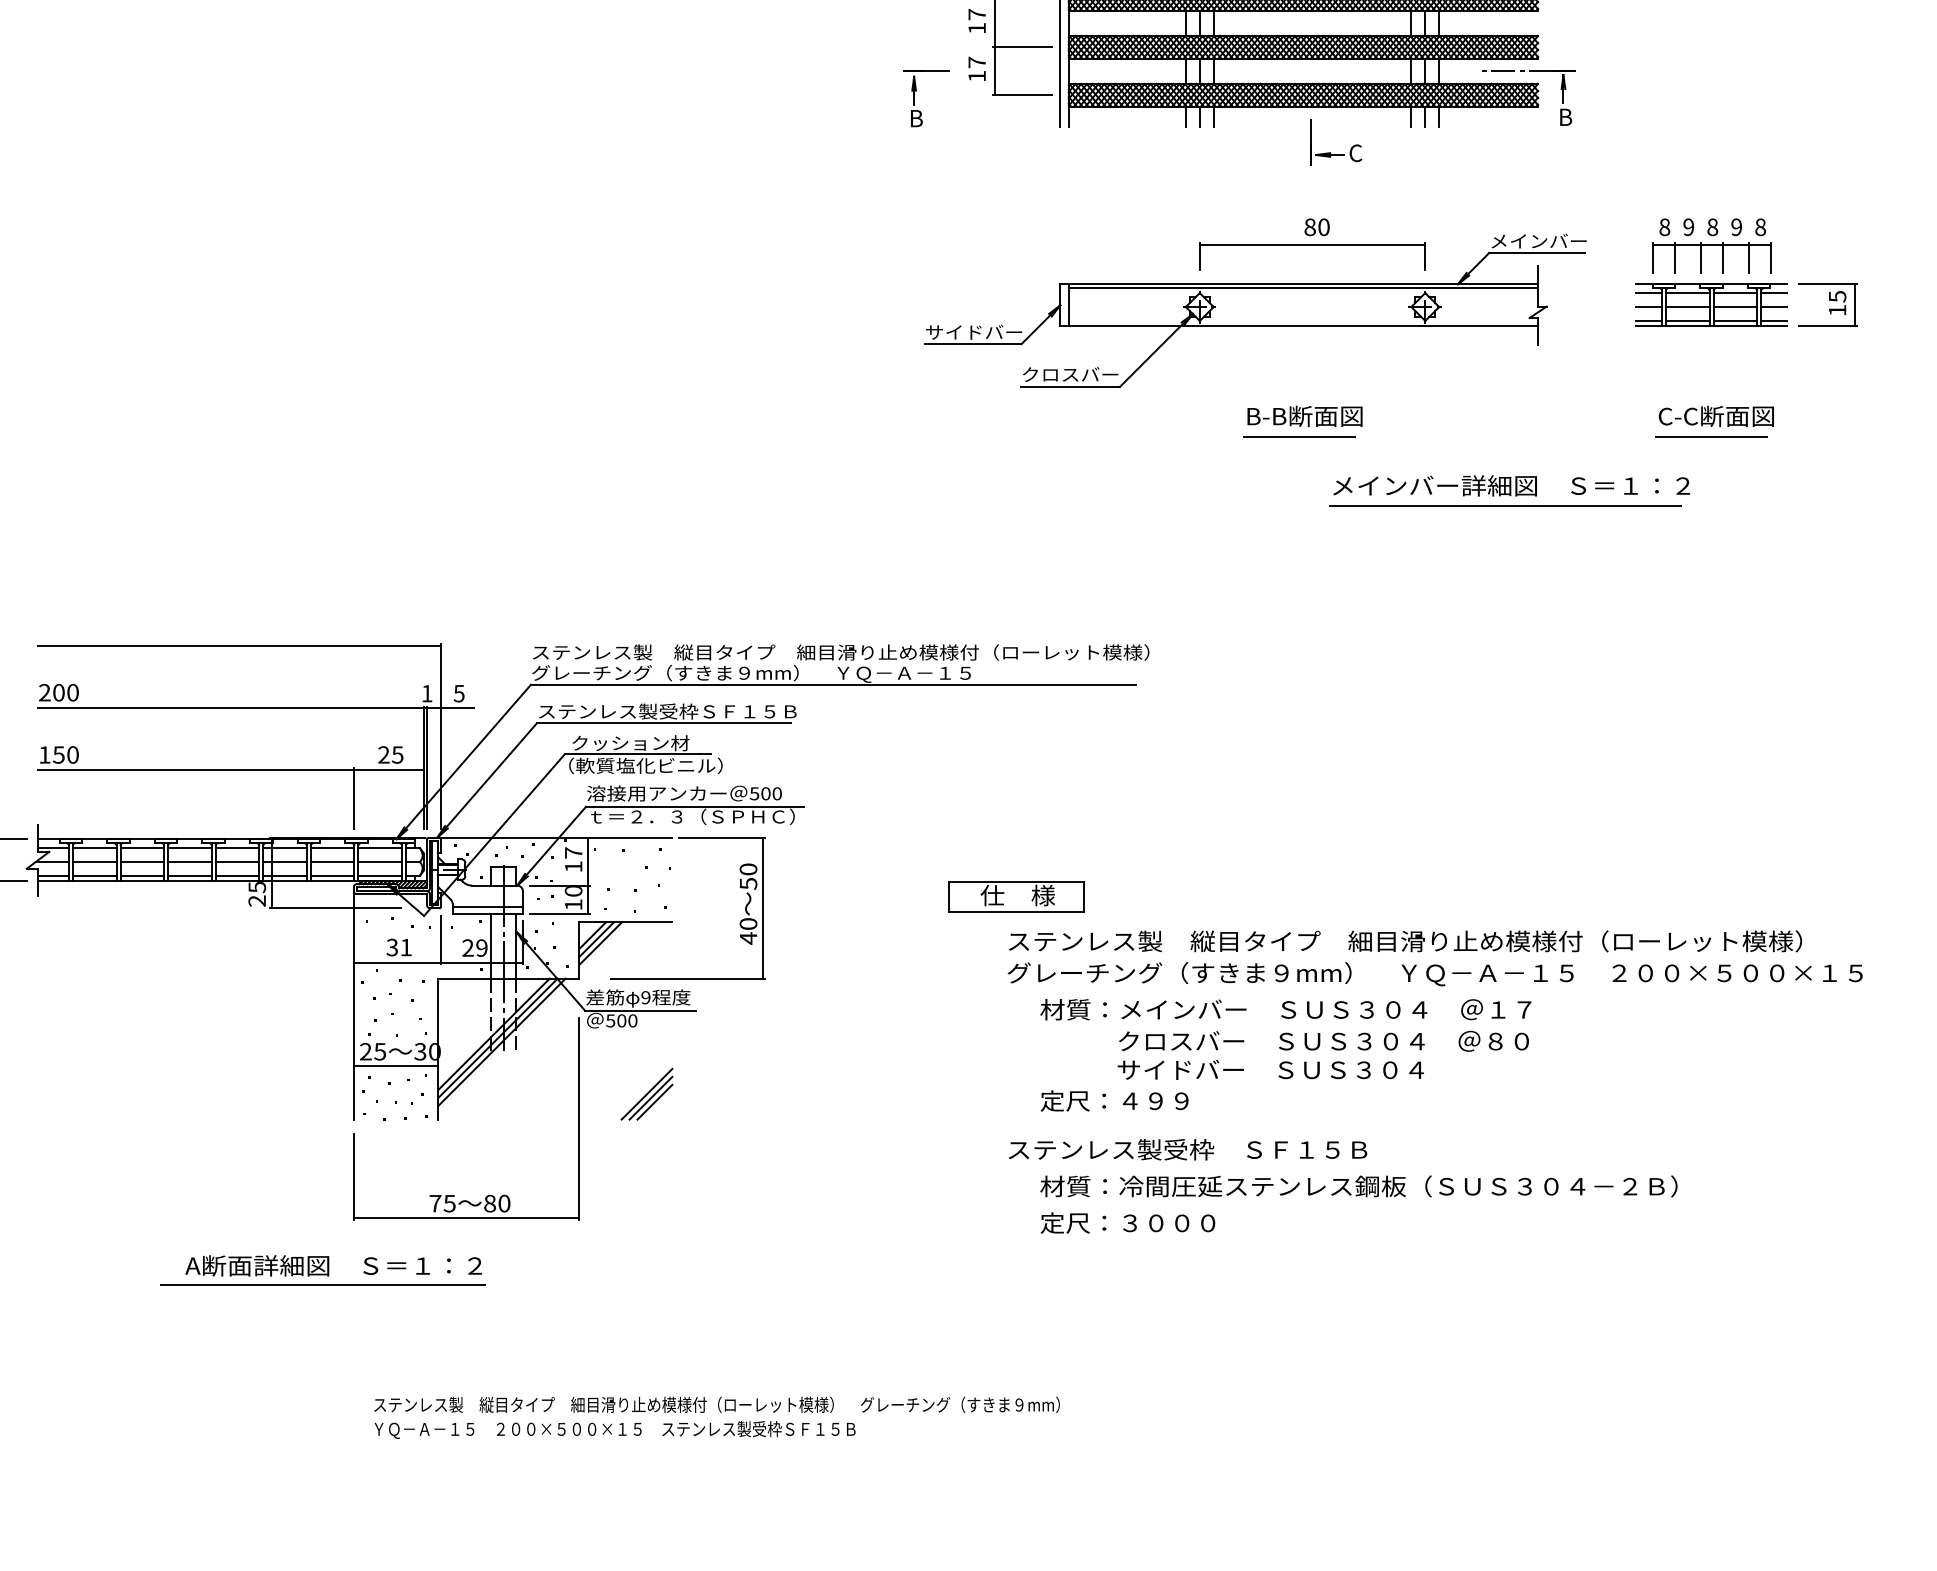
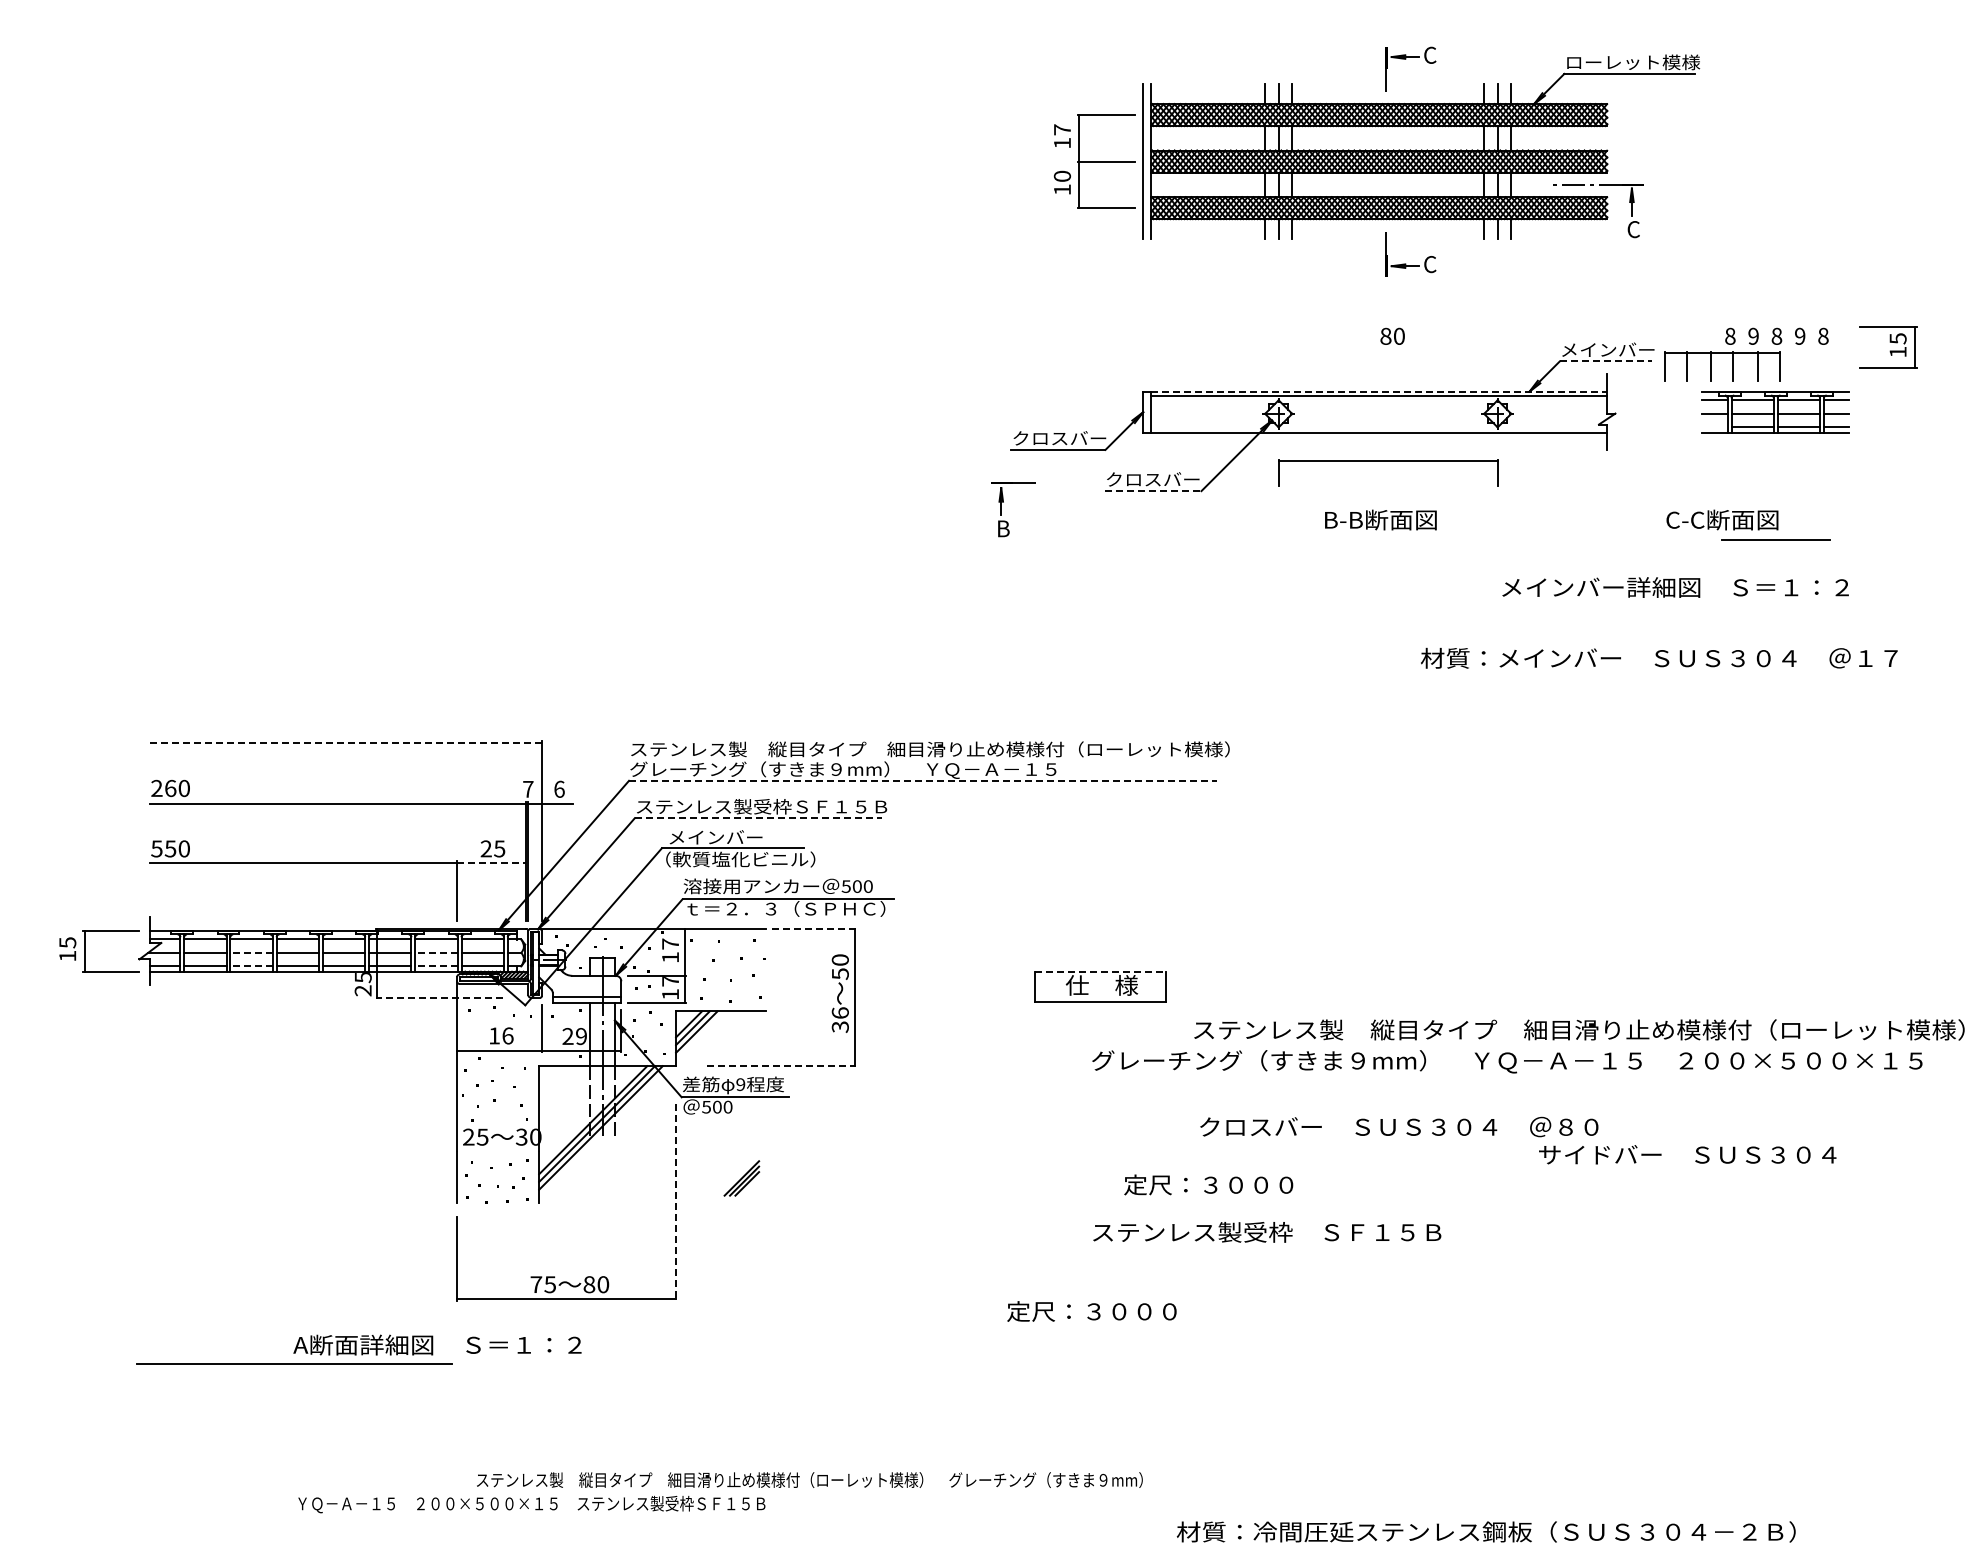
text: (977, 61) -> (1062, 175), 17 -> 10
part: (914, 98) -> (1001, 509), moved
text: (1565, 117) -> (1633, 229), B -> C
part: (1312, 244) -> (1388, 461), moved
line: (1537, 253) -> (1606, 361), solid -> dashed
part: (1722, 258) -> (1732, 366), moved
line: (1303, 284) -> (1379, 391), solid -> dashed
part: (1827, 305) -> (1888, 347), moved
line: (1648, 321) -> (1714, 427), removed
text: (953, 332) -> (1039, 438), サイドバー -> クロスバー
line: (1070, 386) -> (1153, 491), solid -> dashed
text: (1716, 415) -> (1722, 519), moved
line: (1299, 436) -> (1375, 539), removed
text: (1511, 485) -> (1675, 587), moved
line: (1505, 506) -> (1575, 607), removed
line: (240, 645) -> (346, 742), solid -> dashed
line: (833, 684) -> (922, 780), solid -> dashed
text: (58, 691) -> (170, 787), 200 -> 260
text: (459, 692) -> (559, 788), 5 -> 6
text: (427, 693) -> (528, 789), 1 -> 7
line: (664, 723) -> (758, 818), solid -> dashed
text: (631, 743) -> (726, 837), クッション材 -> メインバー
text: (44, 754) -> (156, 848), 150 -> 550
line: (389, 769) -> (491, 863), solid -> dashed
line: (721, 837) -> (814, 929), solid -> dashed
line: (142, 861) -> (251, 952), solid -> dashed
line: (331, 861) -> (435, 952), solid -> dashed
line: (142, 876) -> (251, 966), solid -> dashed
line: (331, 876) -> (435, 966), solid -> dashed
line: (1017, 881) -> (1101, 971), solid -> dashed
text: (573, 891) -> (670, 981), 10 -> 17
line: (334, 907) -> (438, 997), solid -> dashed
text: (747, 931) -> (839, 1020), 40 -> 36
text: (1405, 940) -> (1579, 1029), moved
text: (398, 947) -> (500, 1035), 31 -> 16
line: (687, 979) -> (781, 1066), solid -> dashed
text: (1286, 1008) -> (1659, 657), moved
line: (396, 1066) -> (498, 1151), removed
text: (1270, 1069) -> (1687, 1154), moved
part: (646, 1094) -> (741, 1178), size x0.7
text: (1168, 1100) -> (1248, 1184), 定尺：４９９ -> 定尺：３０００
line: (579, 1119) -> (676, 1202), solid -> dashed
text: (1358, 1185) -> (1485, 1531), moved
text: (1127, 1223) -> (1091, 1311), moved
line: (323, 1284) -> (294, 1363), moved
text: (614, 1429) -> (531, 1504), moved

